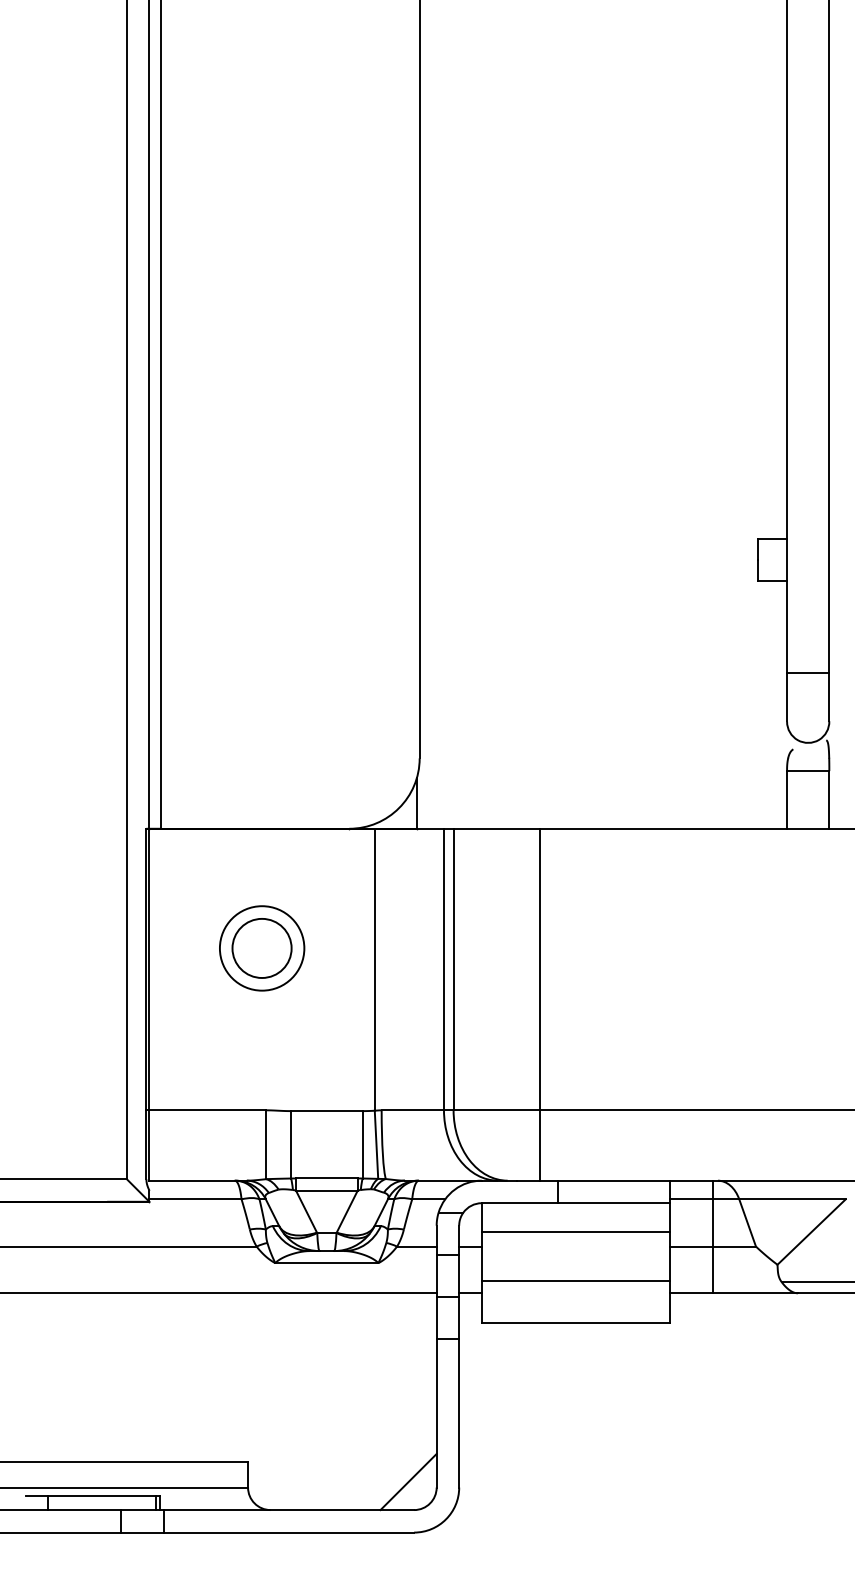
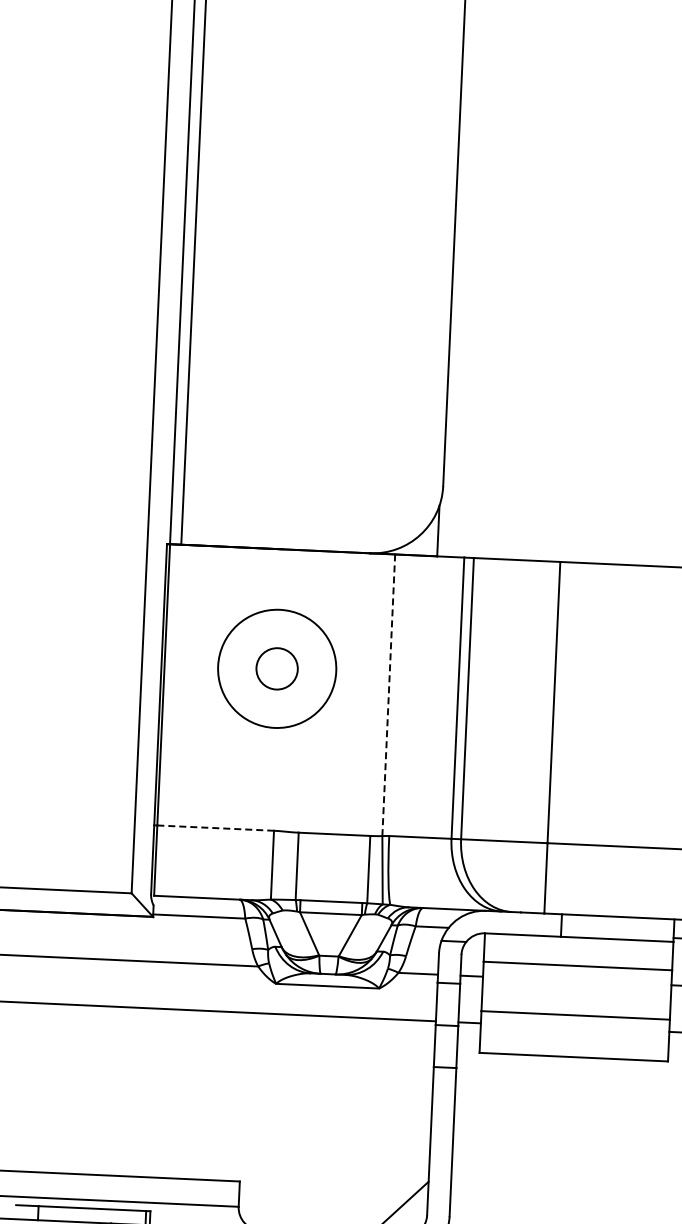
circle: (261, 947) -> (276, 667), size x0.7
circle: (261, 948) -> (276, 668), size x1.4
line: (374, 969) -> (388, 695), solid -> dashed
line: (208, 1110) -> (216, 828), solid -> dashed

